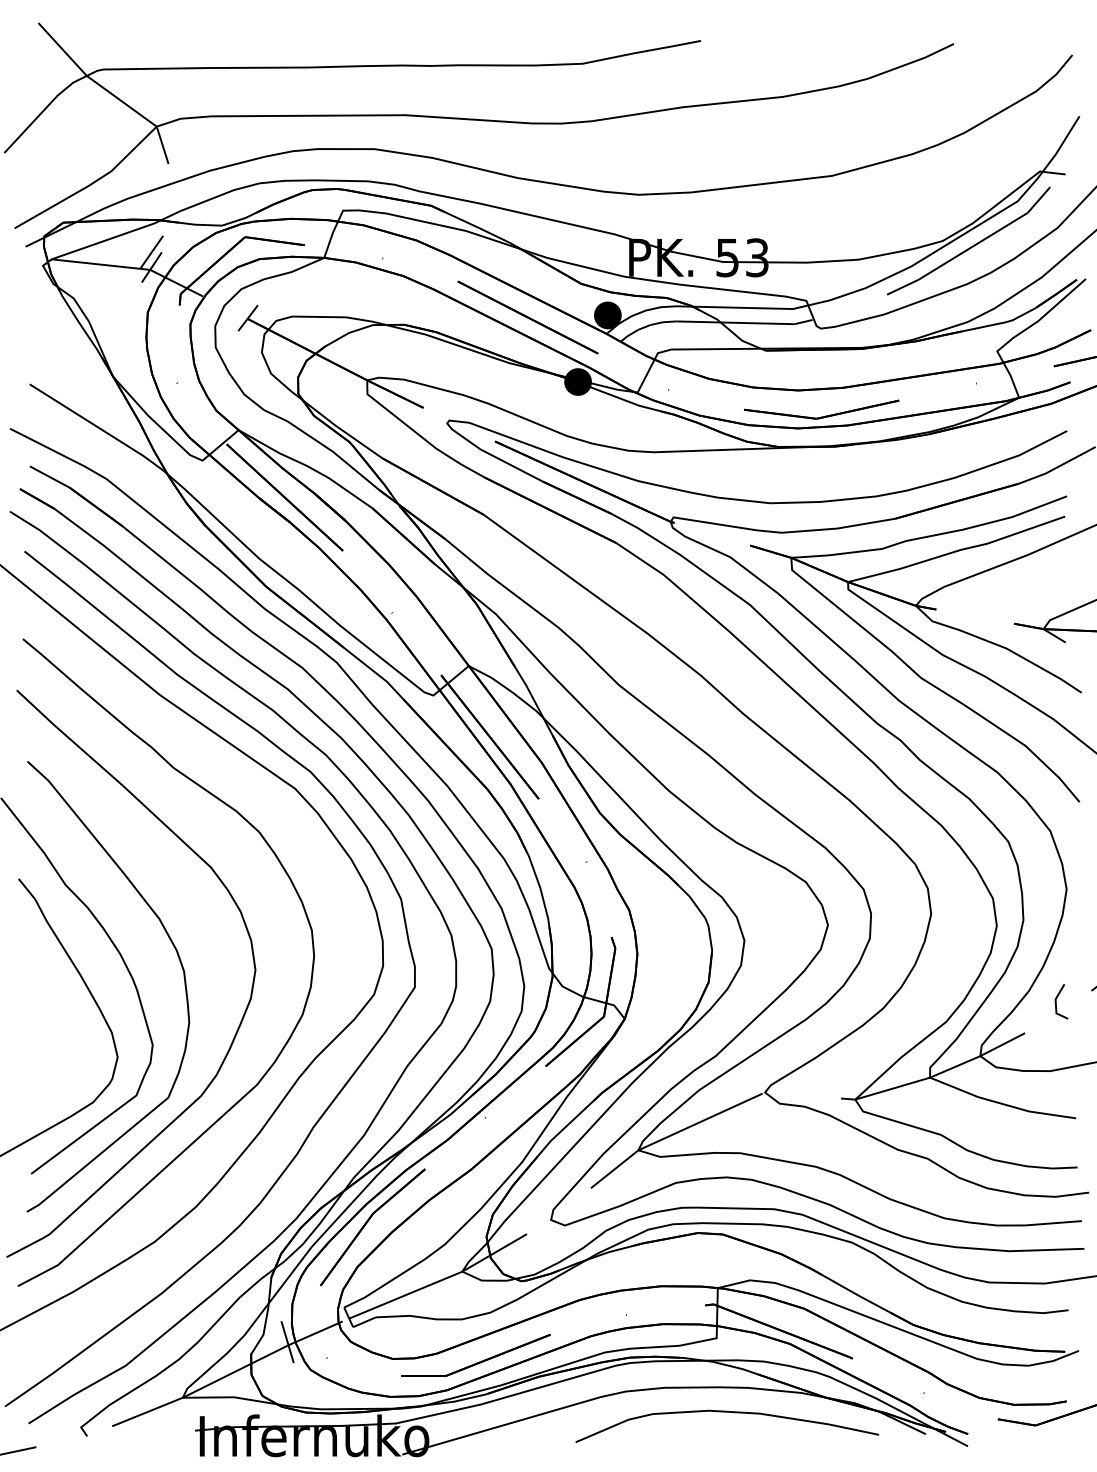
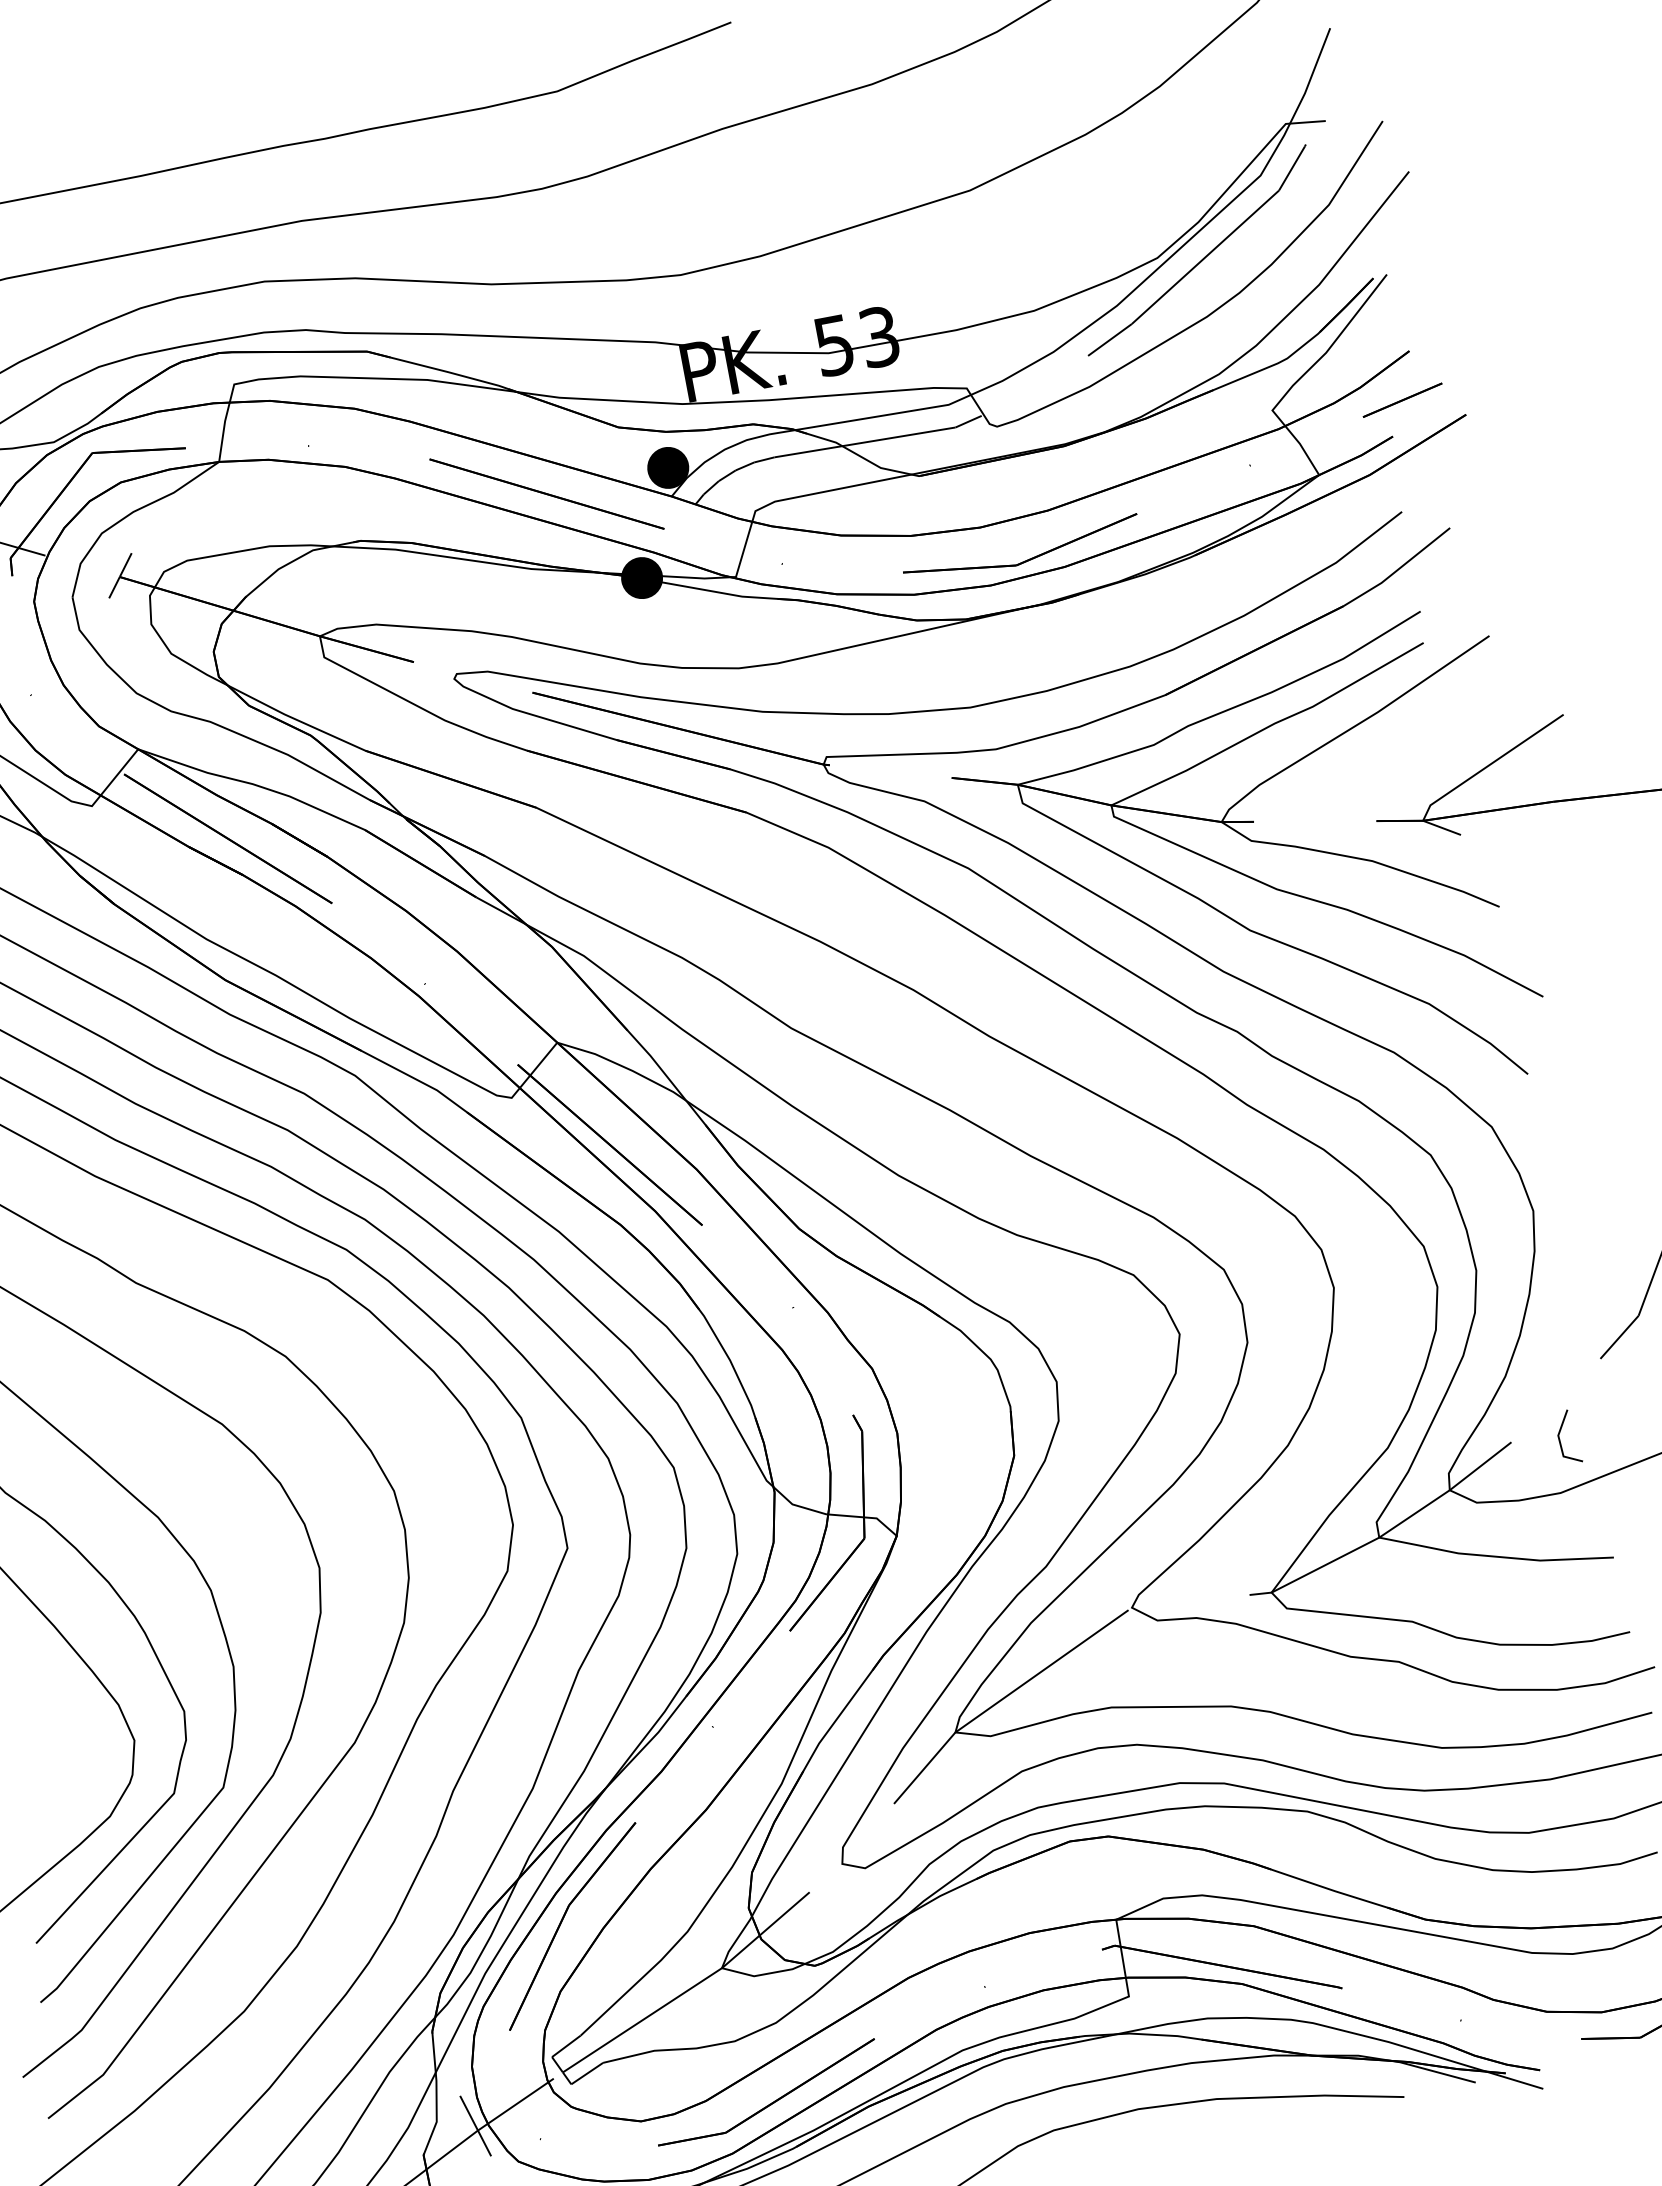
line: (1057, 998) -> (1560, 1433), moved

